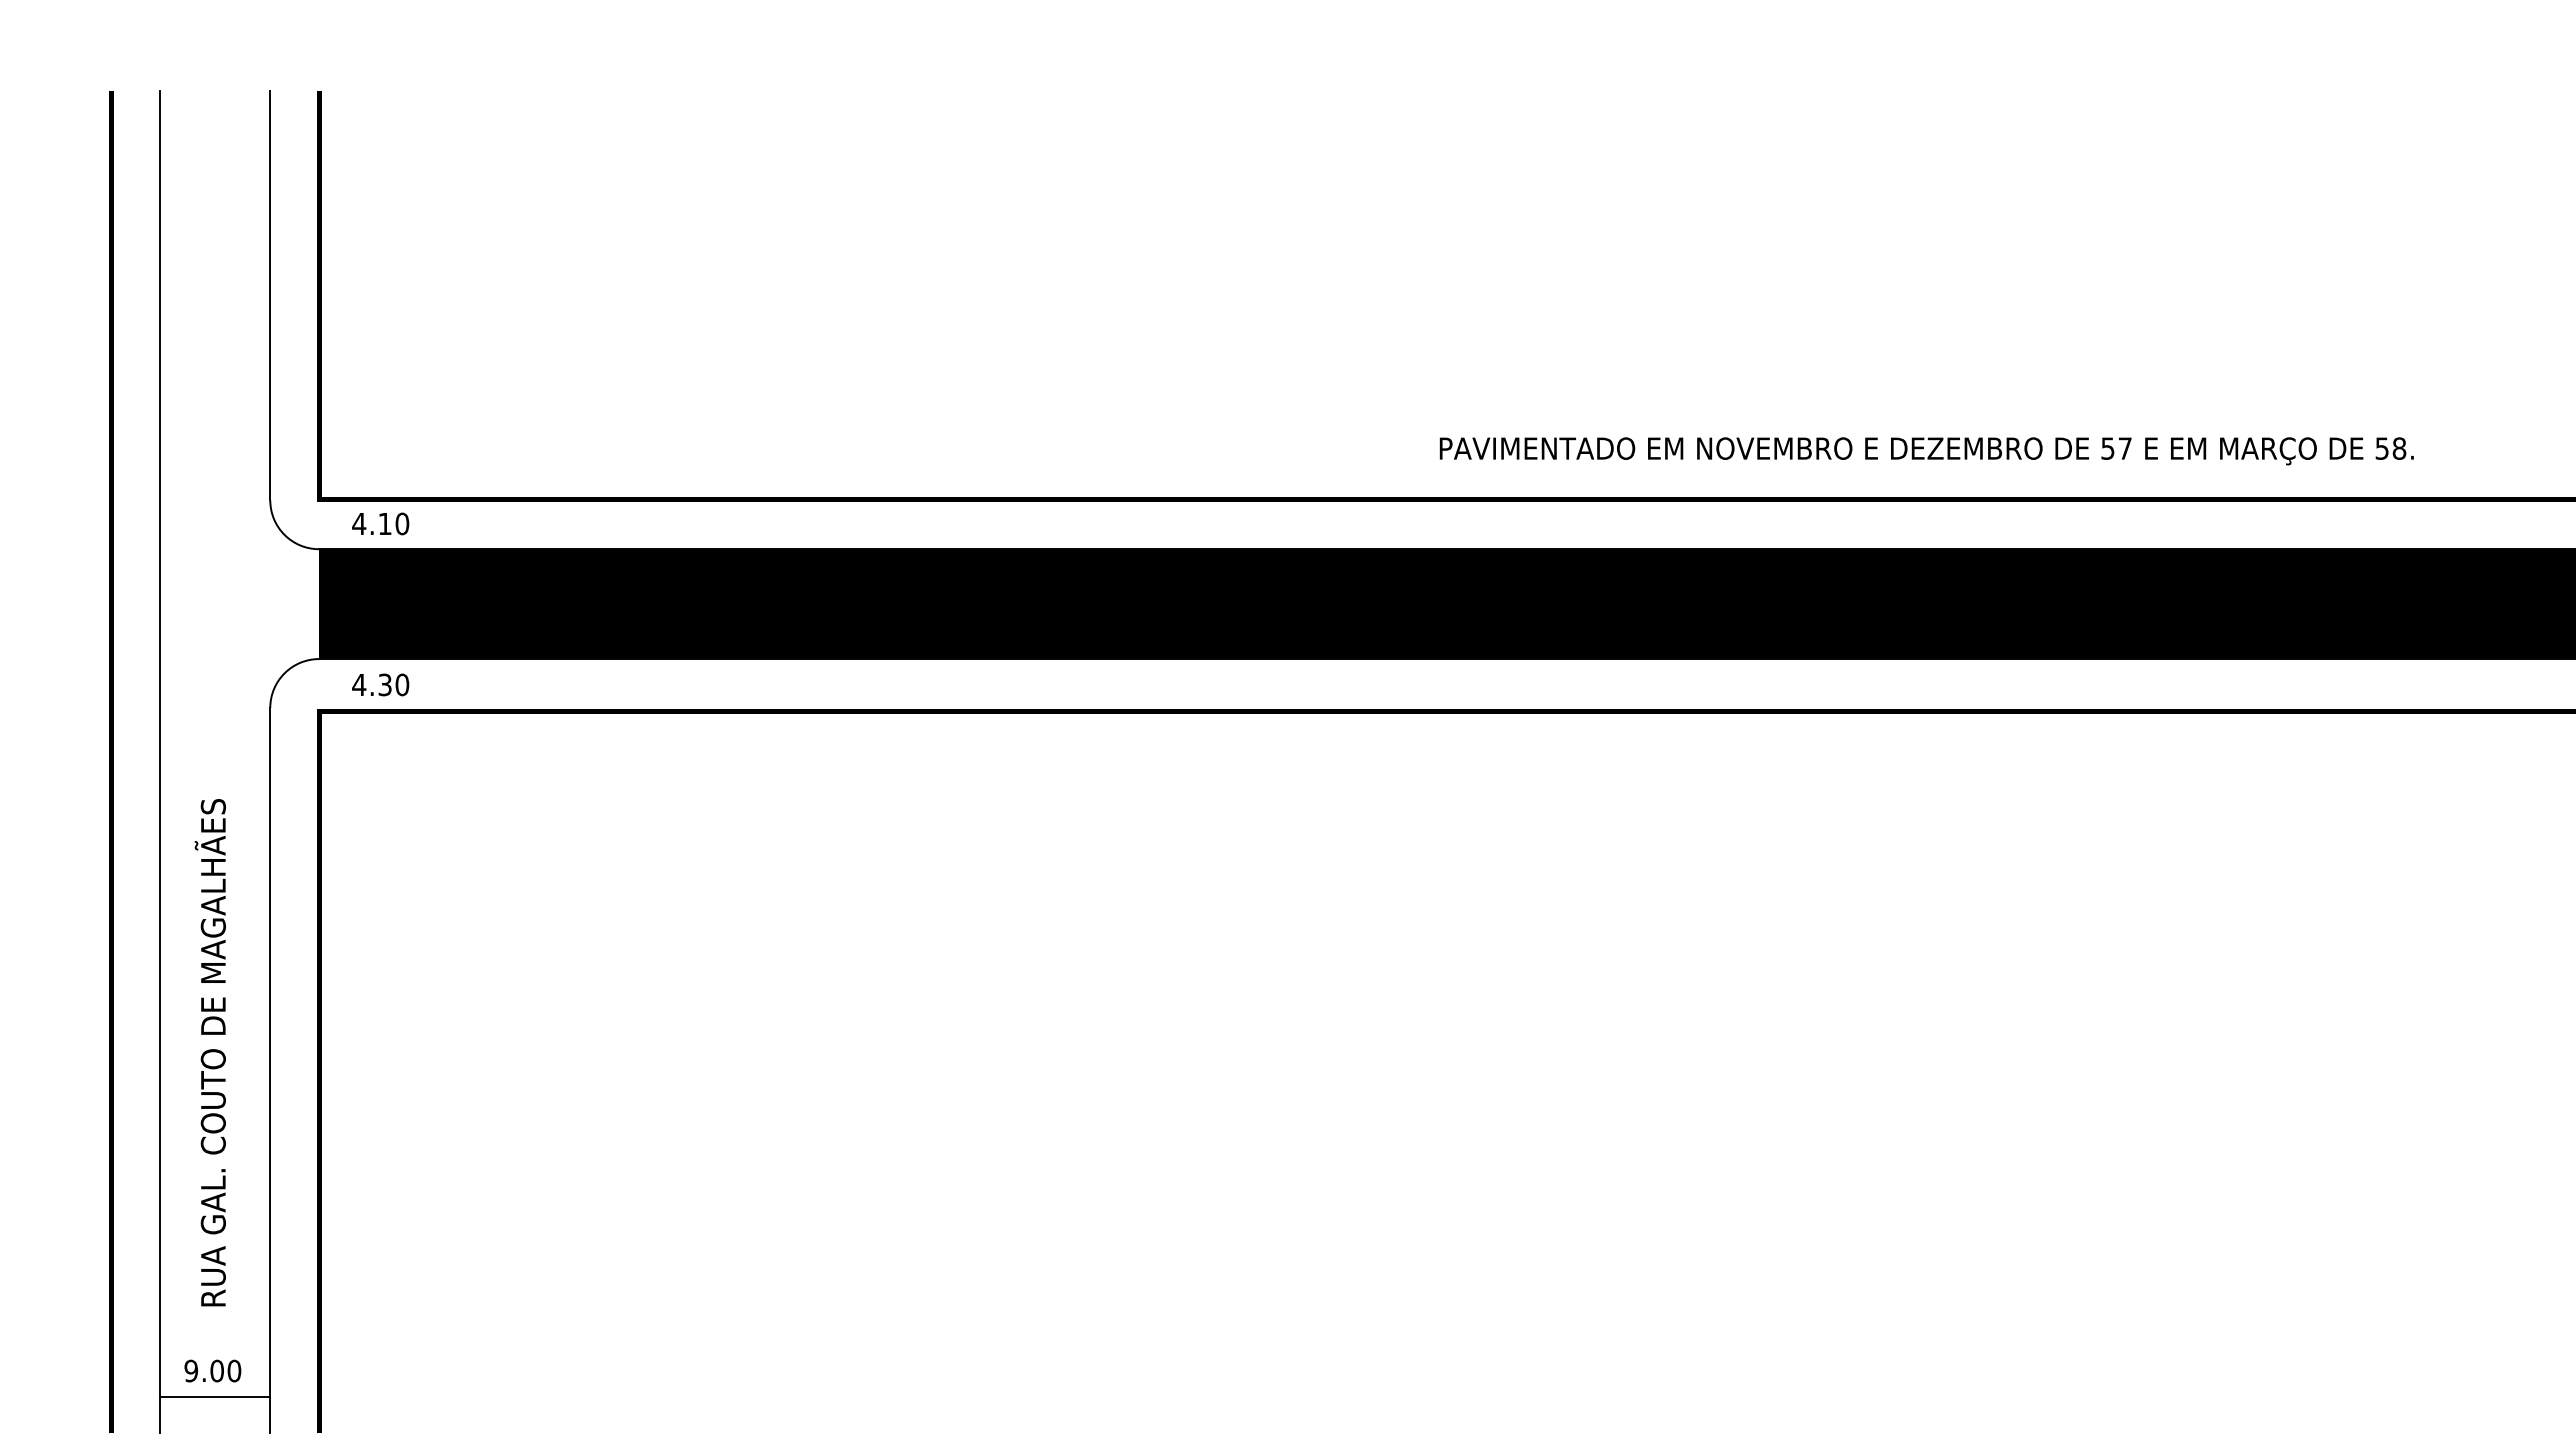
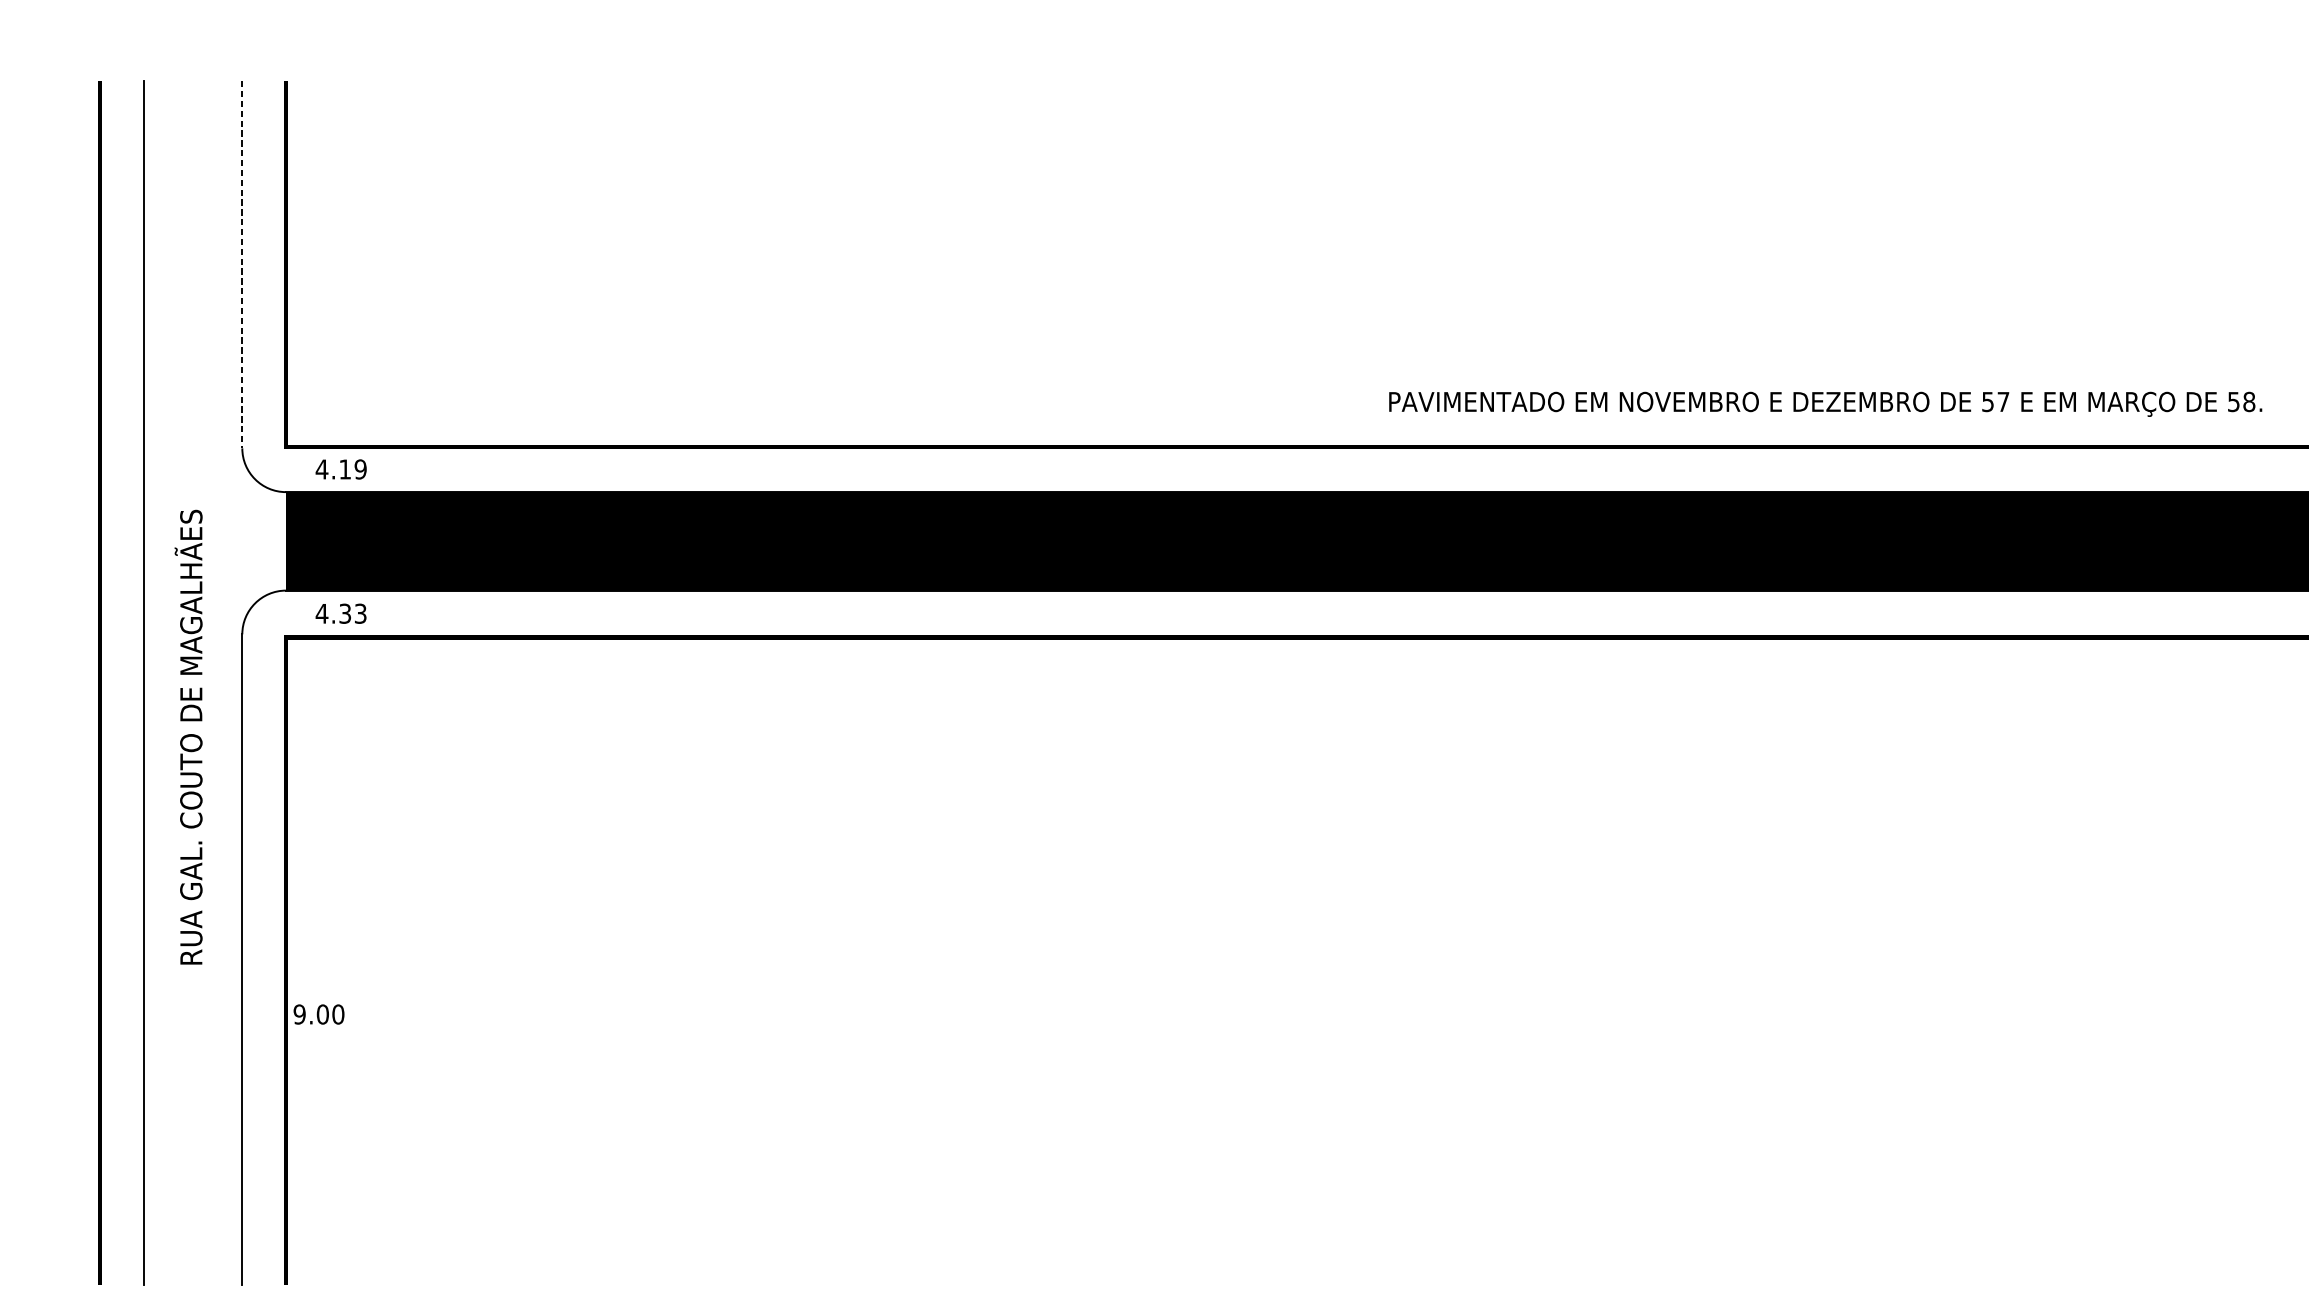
line: (270, 295) -> (242, 264), solid -> dashed
text: (1926, 451) -> (1825, 404), moved
text: (402, 523) -> (360, 469), 4.10 -> 4.19
text: (402, 684) -> (360, 613), 4.30 -> 4.33
text: (209, 1052) -> (187, 737), moved
text: (212, 1370) -> (318, 1014), moved
line: (215, 1396) -> (193, 1251), removed

